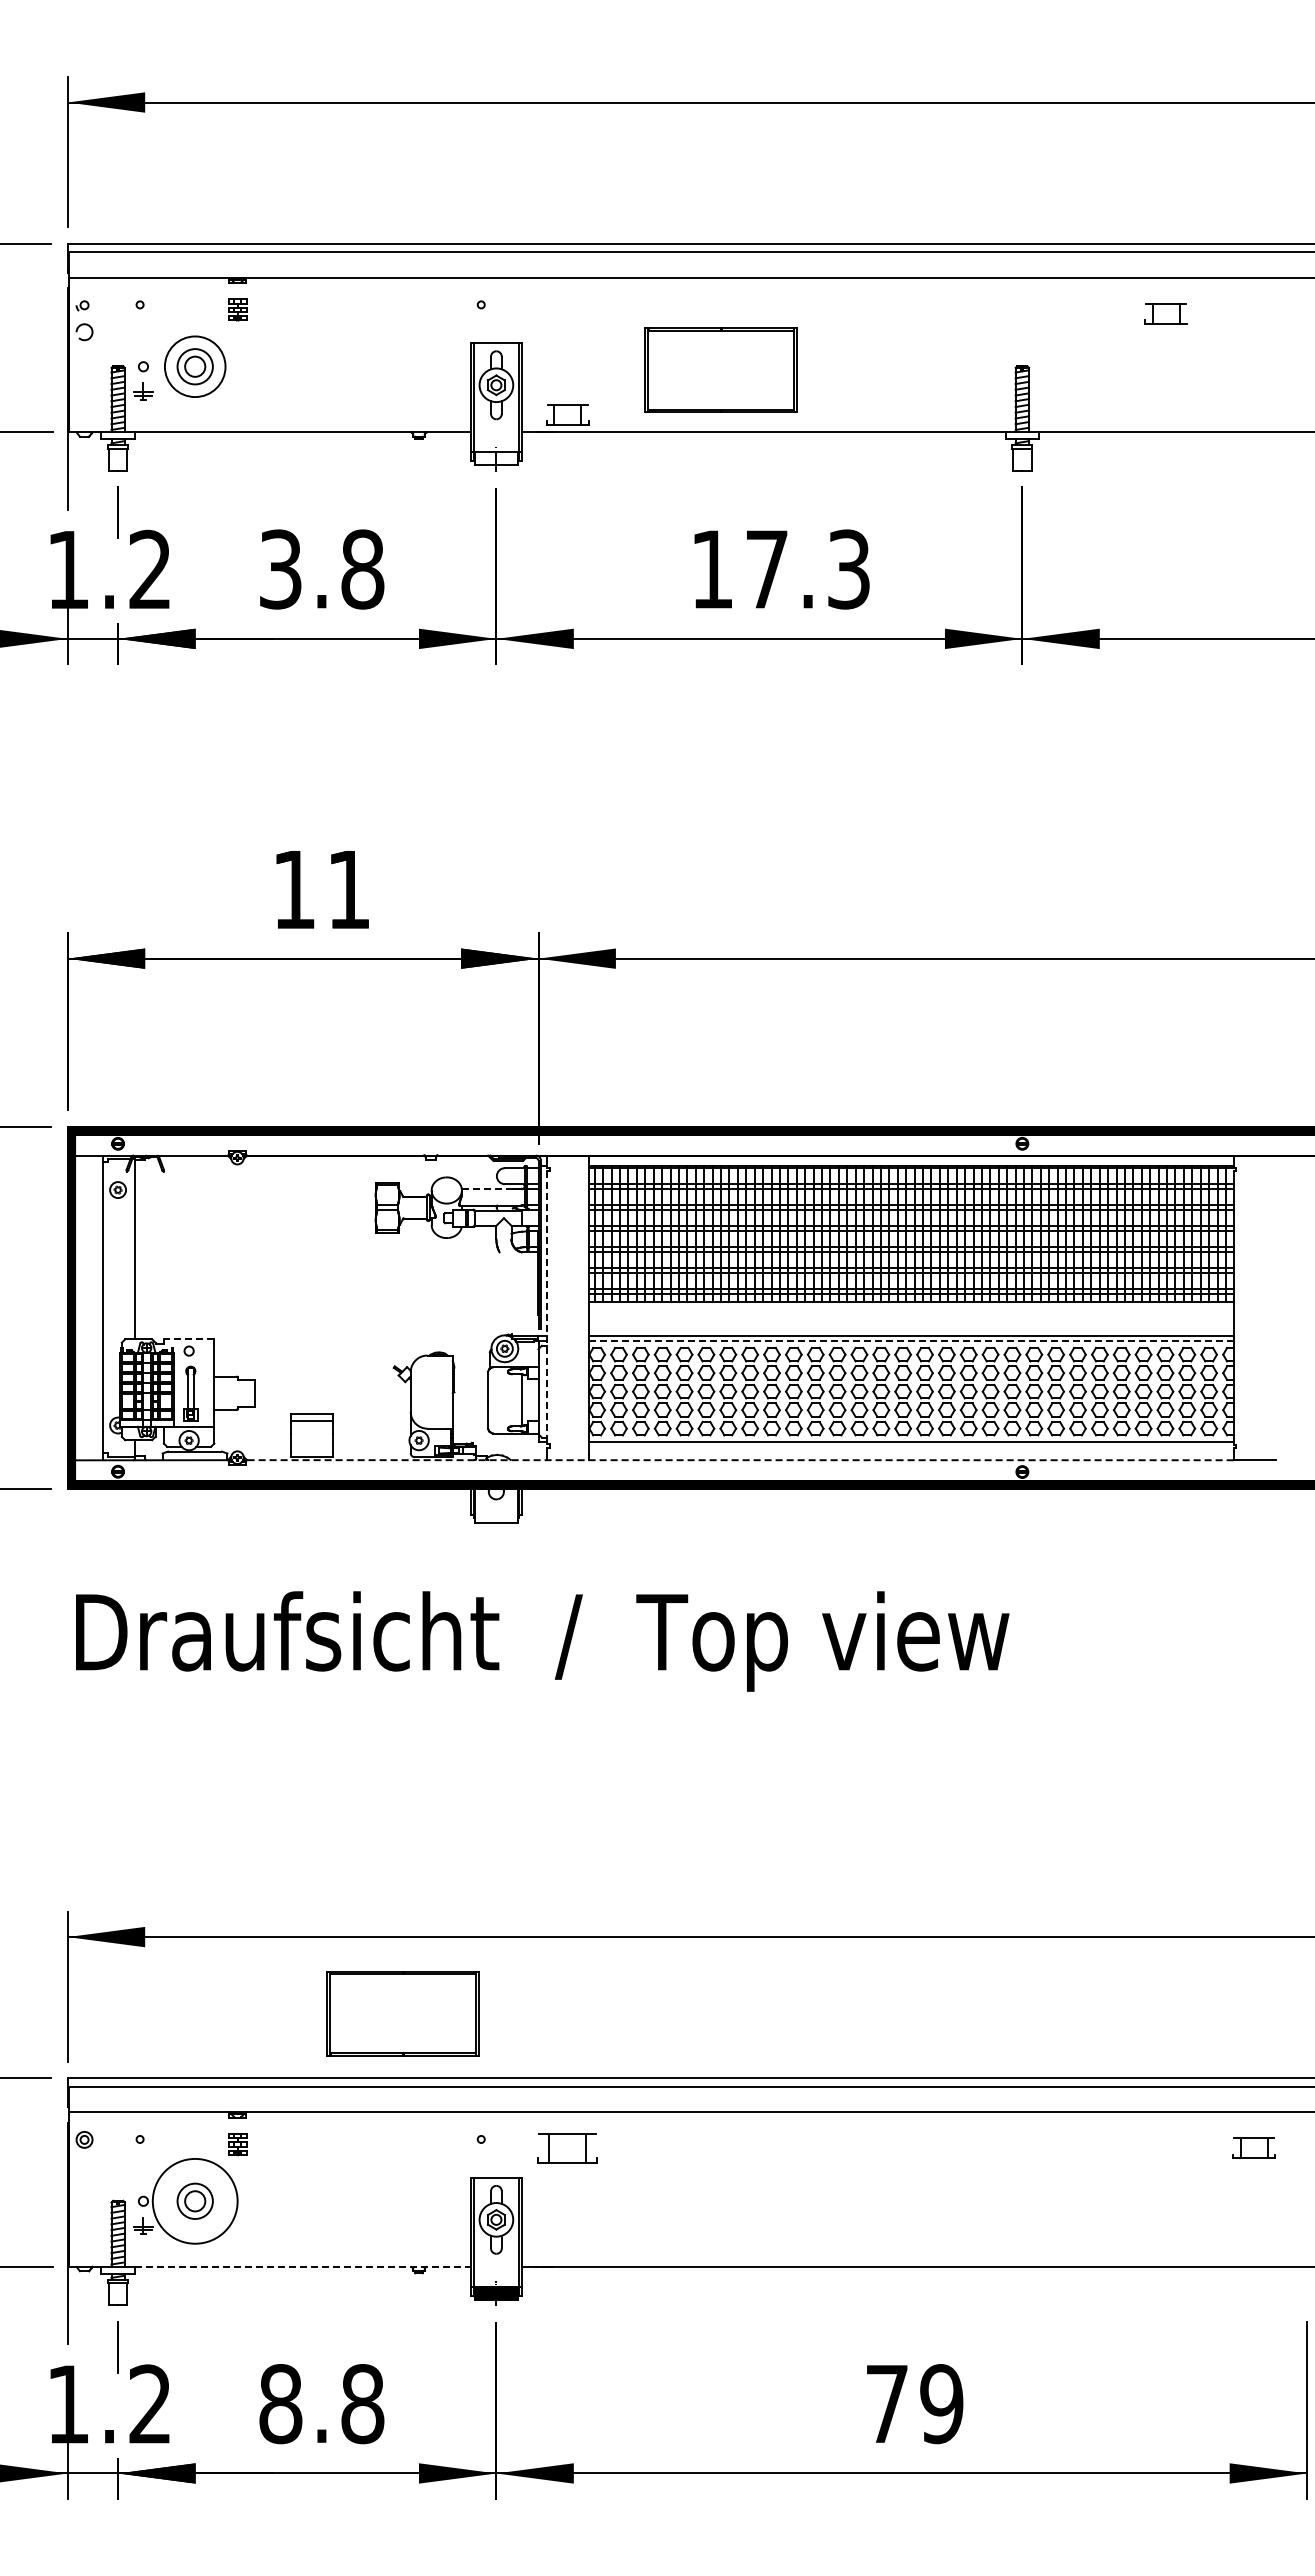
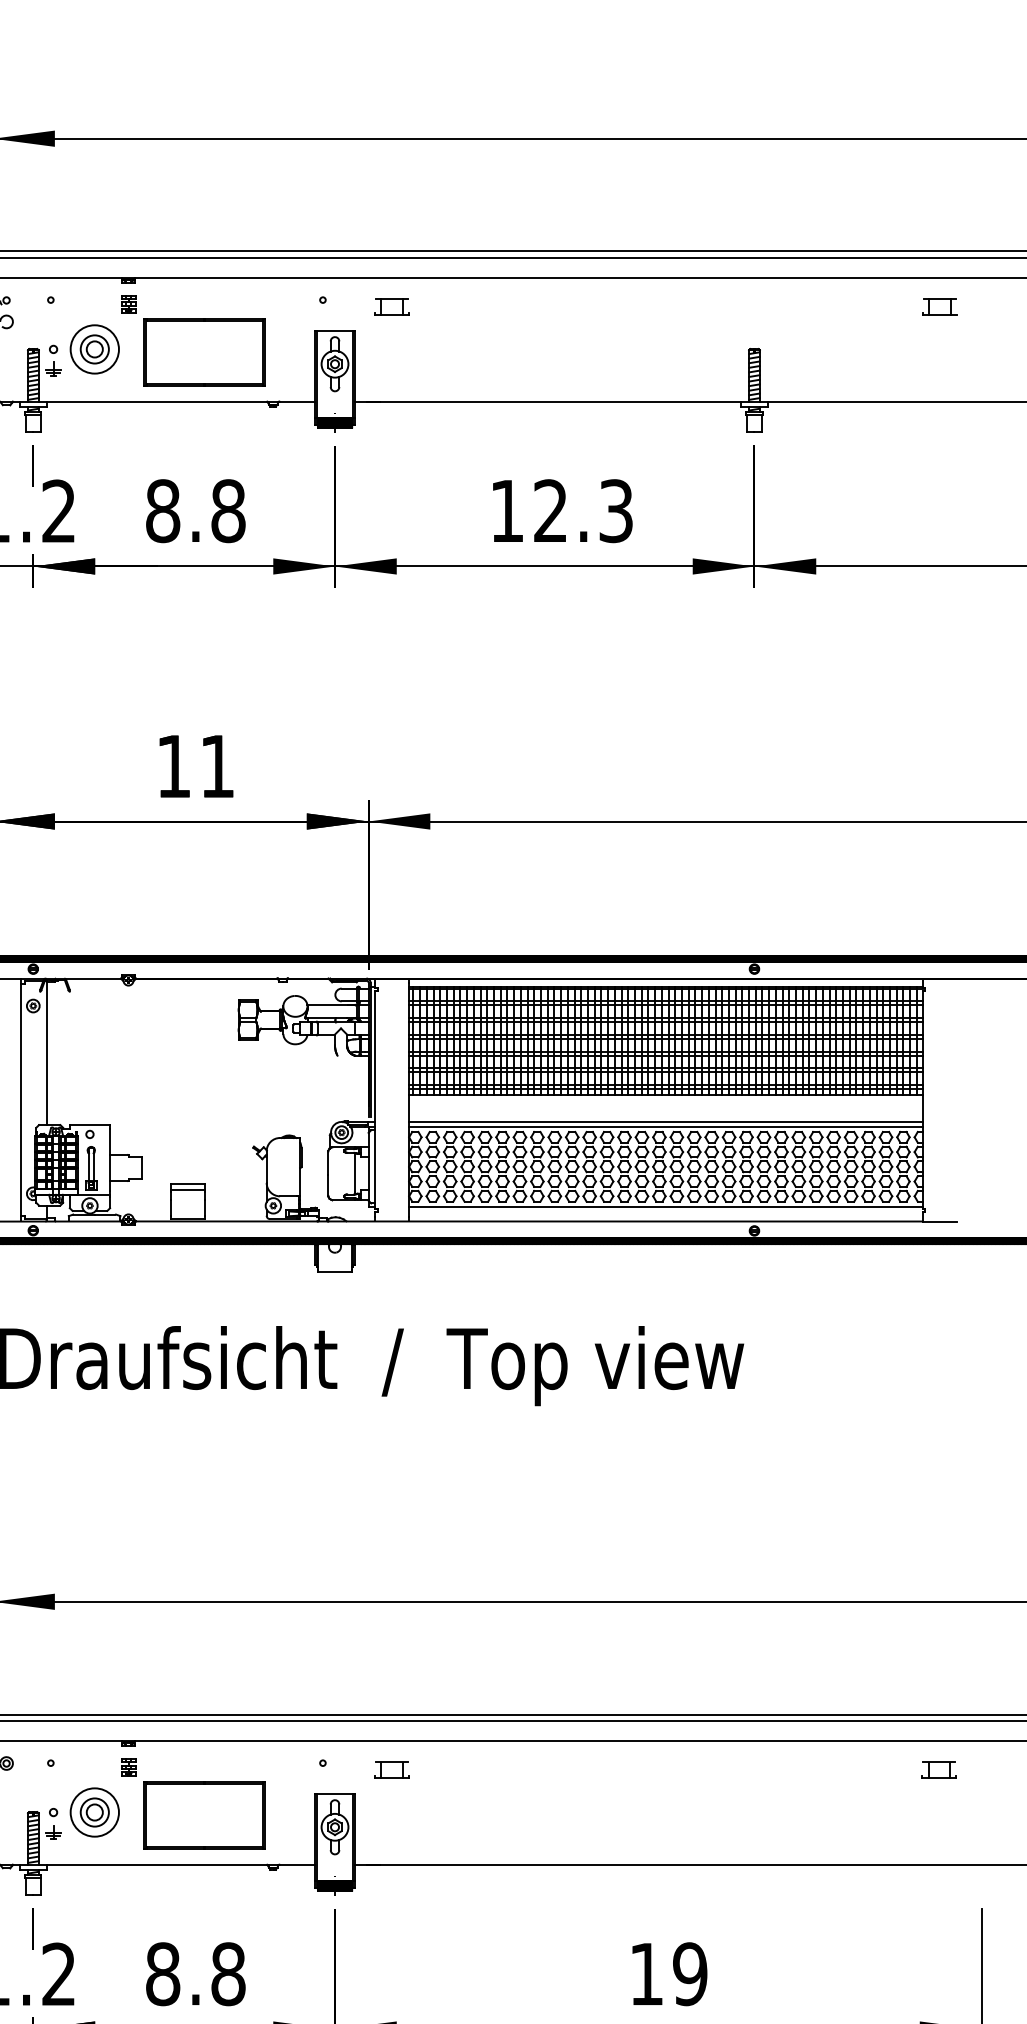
part: (1165, 313) -> (939, 306), moved
part: (720, 369) -> (204, 351), moved
part: (567, 414) -> (391, 306), moved
hatch: (496, 458) -> (335, 422), added
text: (766, 568) -> (550, 510), 17.3 -> 12.3
text: (280, 569) -> (162, 511), 3.8 -> 8.8
line: (487, 1188) -> (327, 1004), dashed -> solid
line: (546, 1307) -> (374, 1099), dashed -> solid
line: (188, 1339) -> (89, 1125), dashed -> solid
line: (911, 1341) -> (666, 1126), dashed -> solid
line: (739, 1460) -> (528, 1221), dashed -> solid
part: (402, 2013) -> (204, 1815), moved
part: (567, 2147) -> (391, 1769), size x0.71
circle: (194, 2201) -> (94, 1812), size x0.71
line: (303, 2266) -> (181, 1864), dashed -> solid
text: (887, 2403) -> (646, 1973), 79 -> 19

